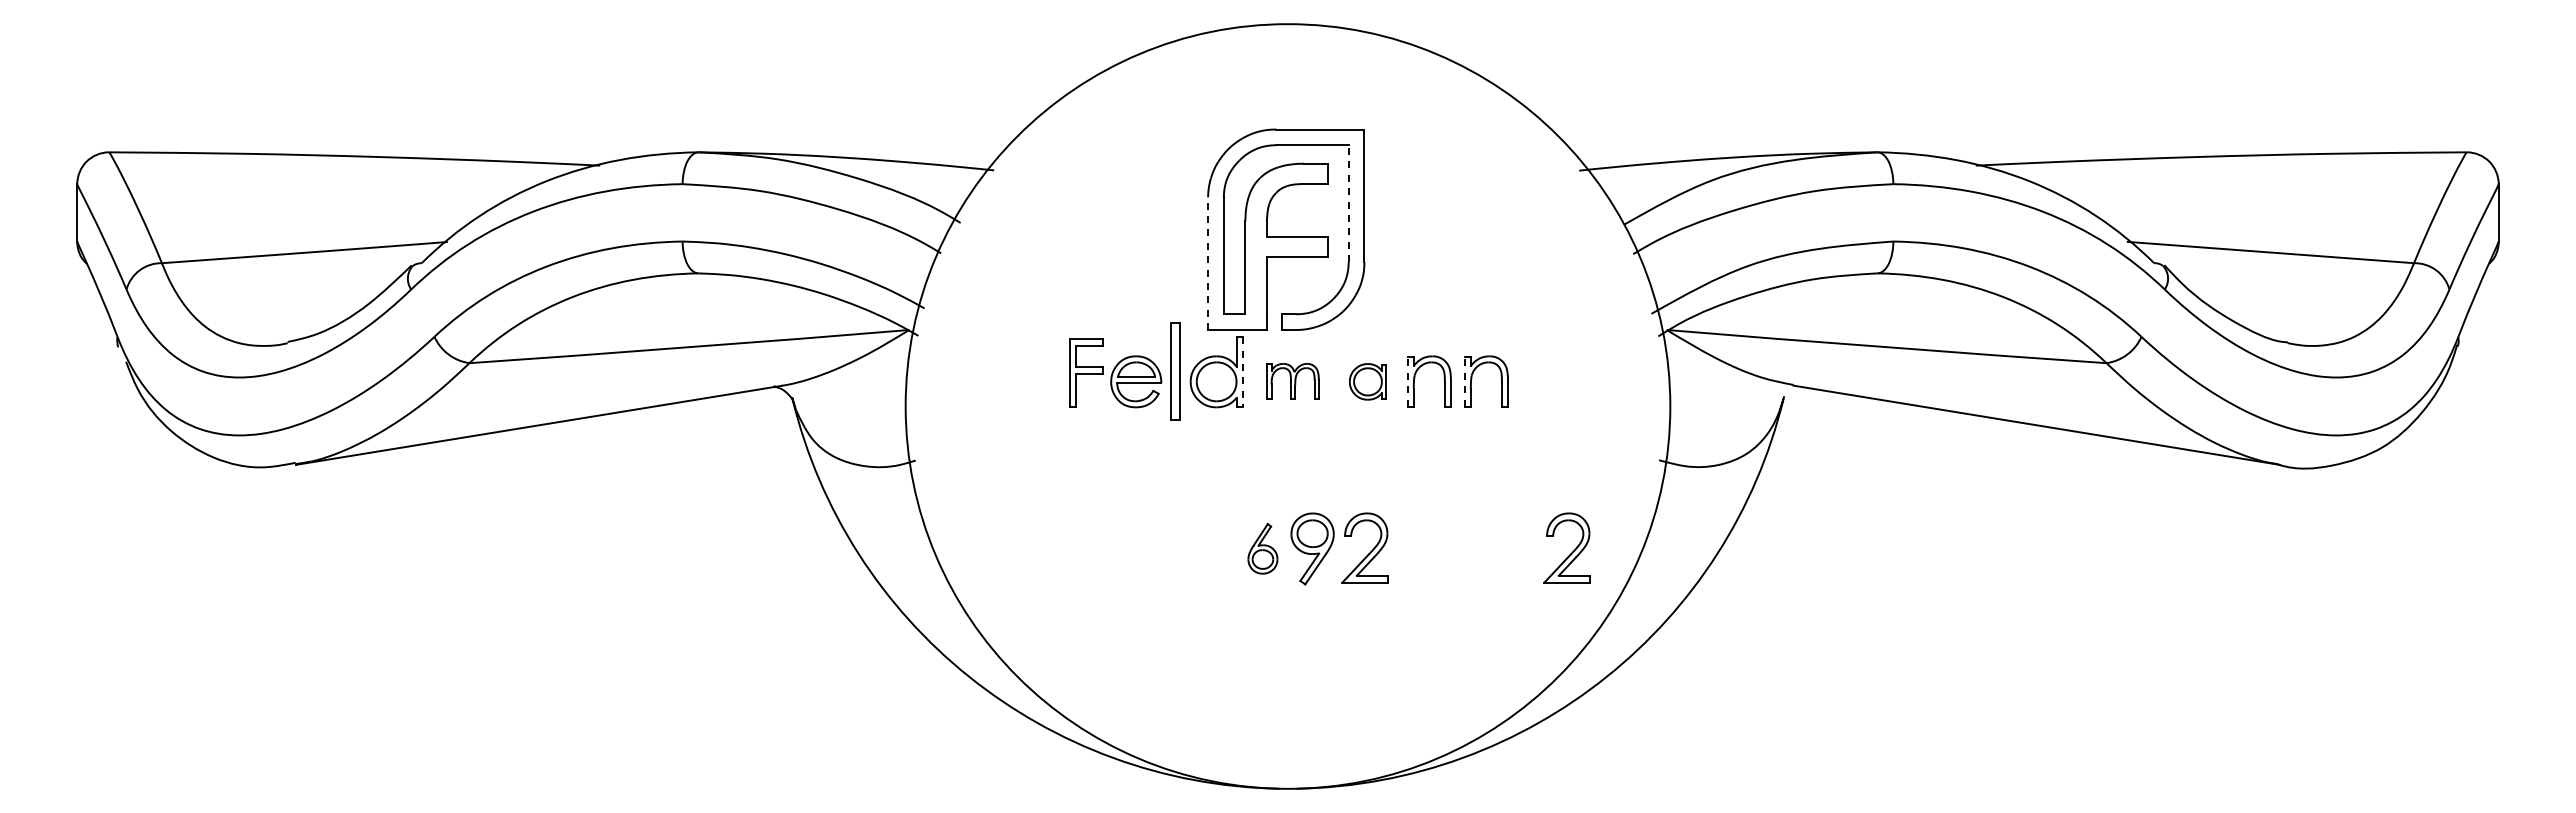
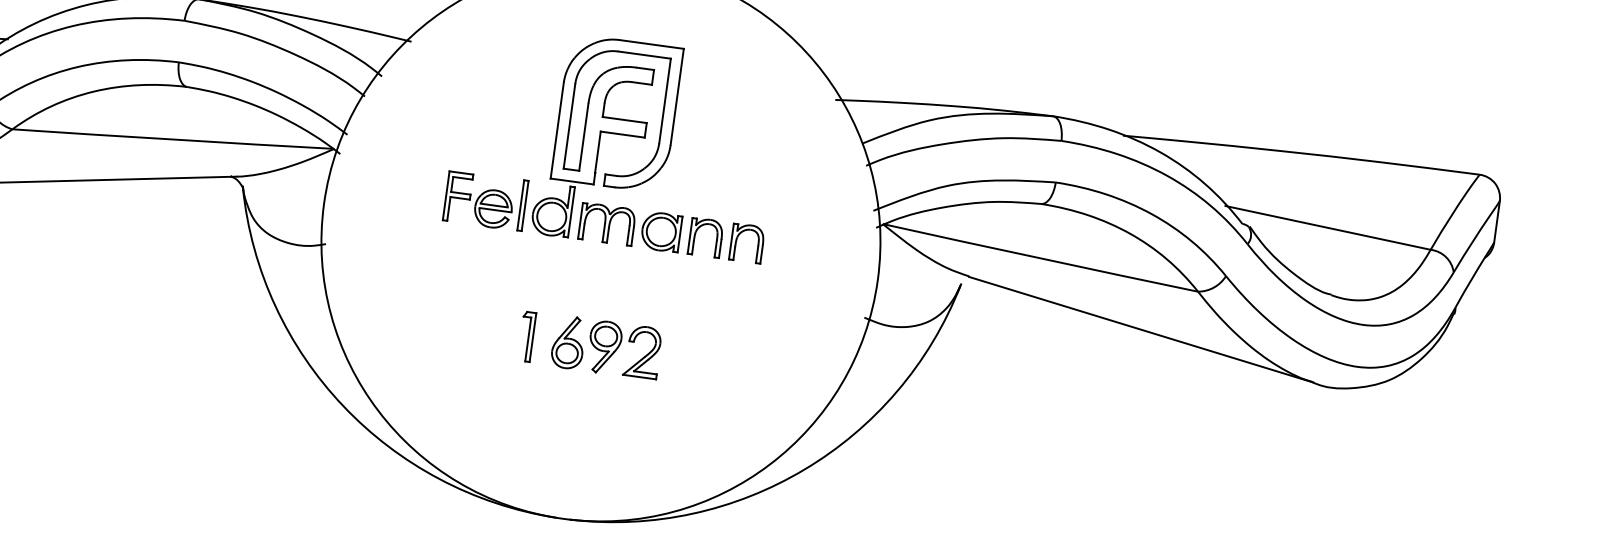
line: (1348, 203) -> (664, 100), dashed -> solid
line: (1208, 263) -> (557, 130), dashed -> solid
part: (1175, 371) -> (522, 205), size x0.71
line: (1242, 371) -> (571, 212), dashed -> solid
part: (1292, 381) -> (606, 224), size x1.43
part: (1367, 381) -> (661, 231), size x1.43
line: (1407, 381) -> (689, 235), dashed -> solid
line: (1464, 381) -> (731, 241), dashed -> solid
part: (1205, 548) -> (527, 336), added
part: (1262, 548) -> (568, 342), size x1.43
part: (1571, 552) -> (791, 375), removed

